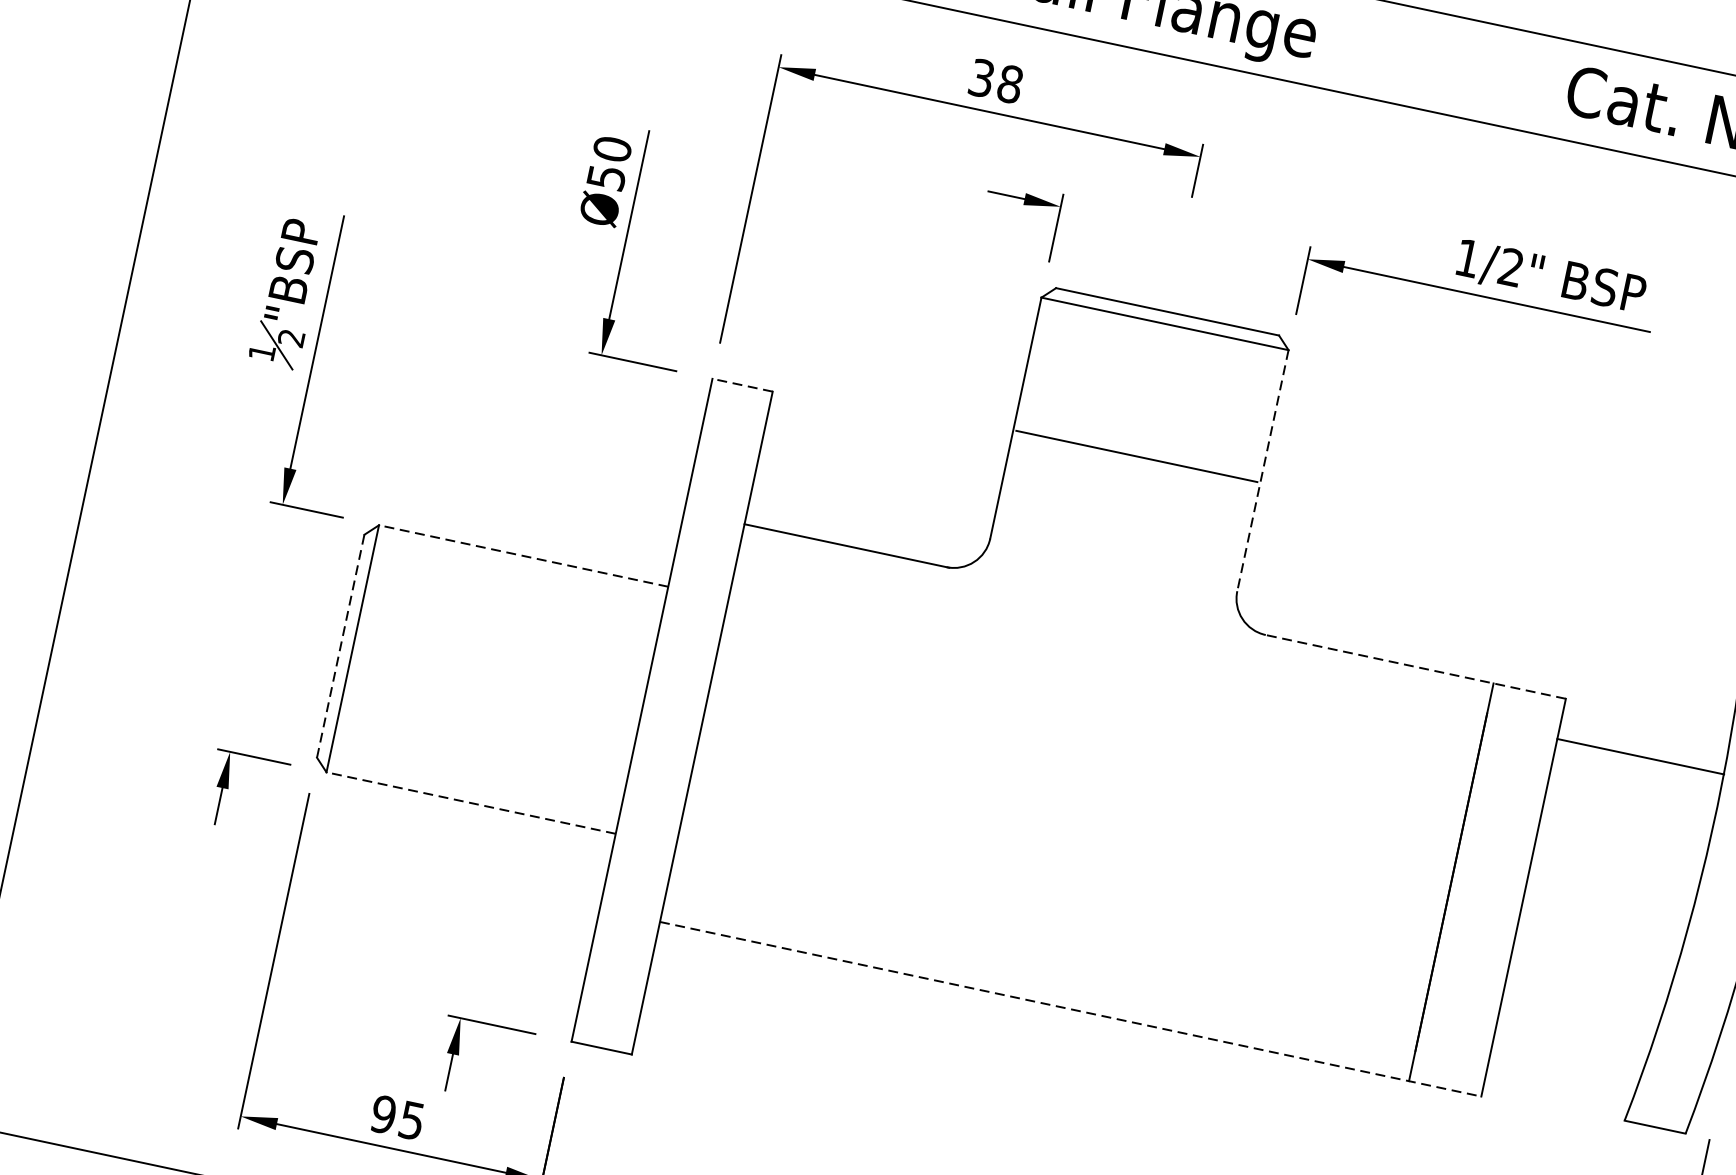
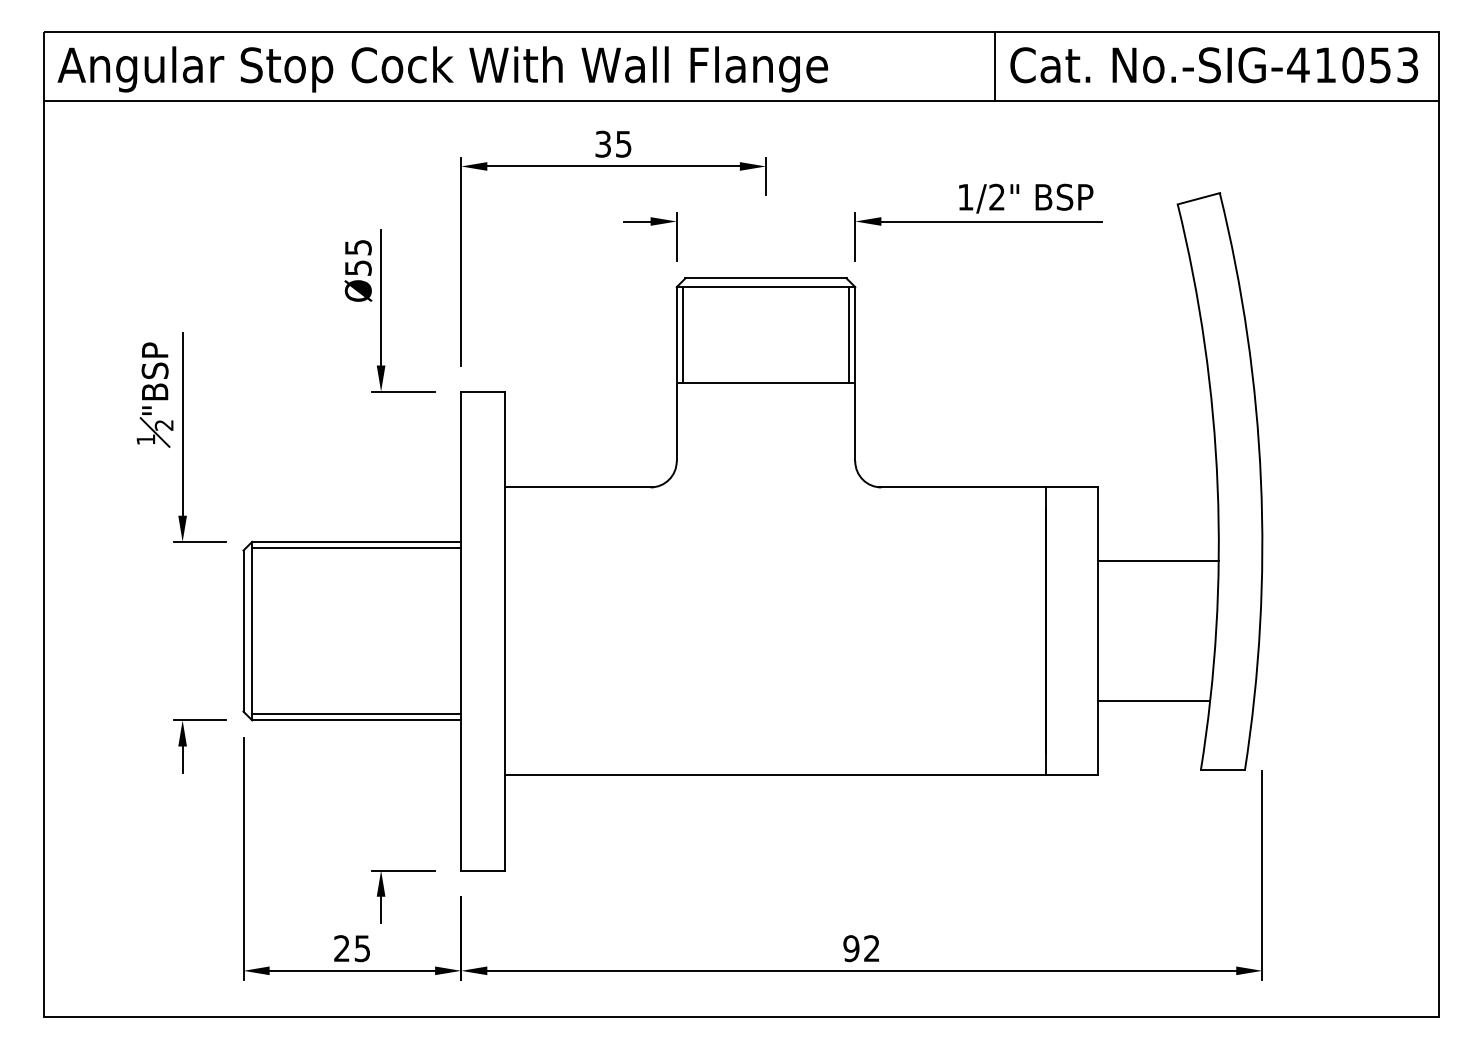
text: (1010, 83) -> (623, 143), 38 -> 35
line: (1547, 86) -> (995, 66), added
text: (611, 148) -> (357, 247), Ø50 -> Ø55
line: (1036, 365) -> (683, 334), added
line: (741, 384) -> (482, 391), dashed -> solid
line: (1265, 413) -> (848, 334), added
line: (1263, 471) -> (855, 374), dashed -> solid
line: (523, 555) -> (356, 541), dashed -> solid
line: (521, 565) -> (356, 548), added
line: (340, 646) -> (243, 631), dashed -> solid
line: (1414, 666) -> (988, 487), dashed -> solid
line: (1640, 756) -> (1158, 561), moved
line: (472, 793) -> (356, 713), added
line: (470, 803) -> (356, 720), dashed -> solid
line: (1070, 1008) -> (801, 774), dashed -> solid
line: (1581, 1010) -> (1154, 700), added
text: (382, 1114) -> (341, 948), 95 -> 25

